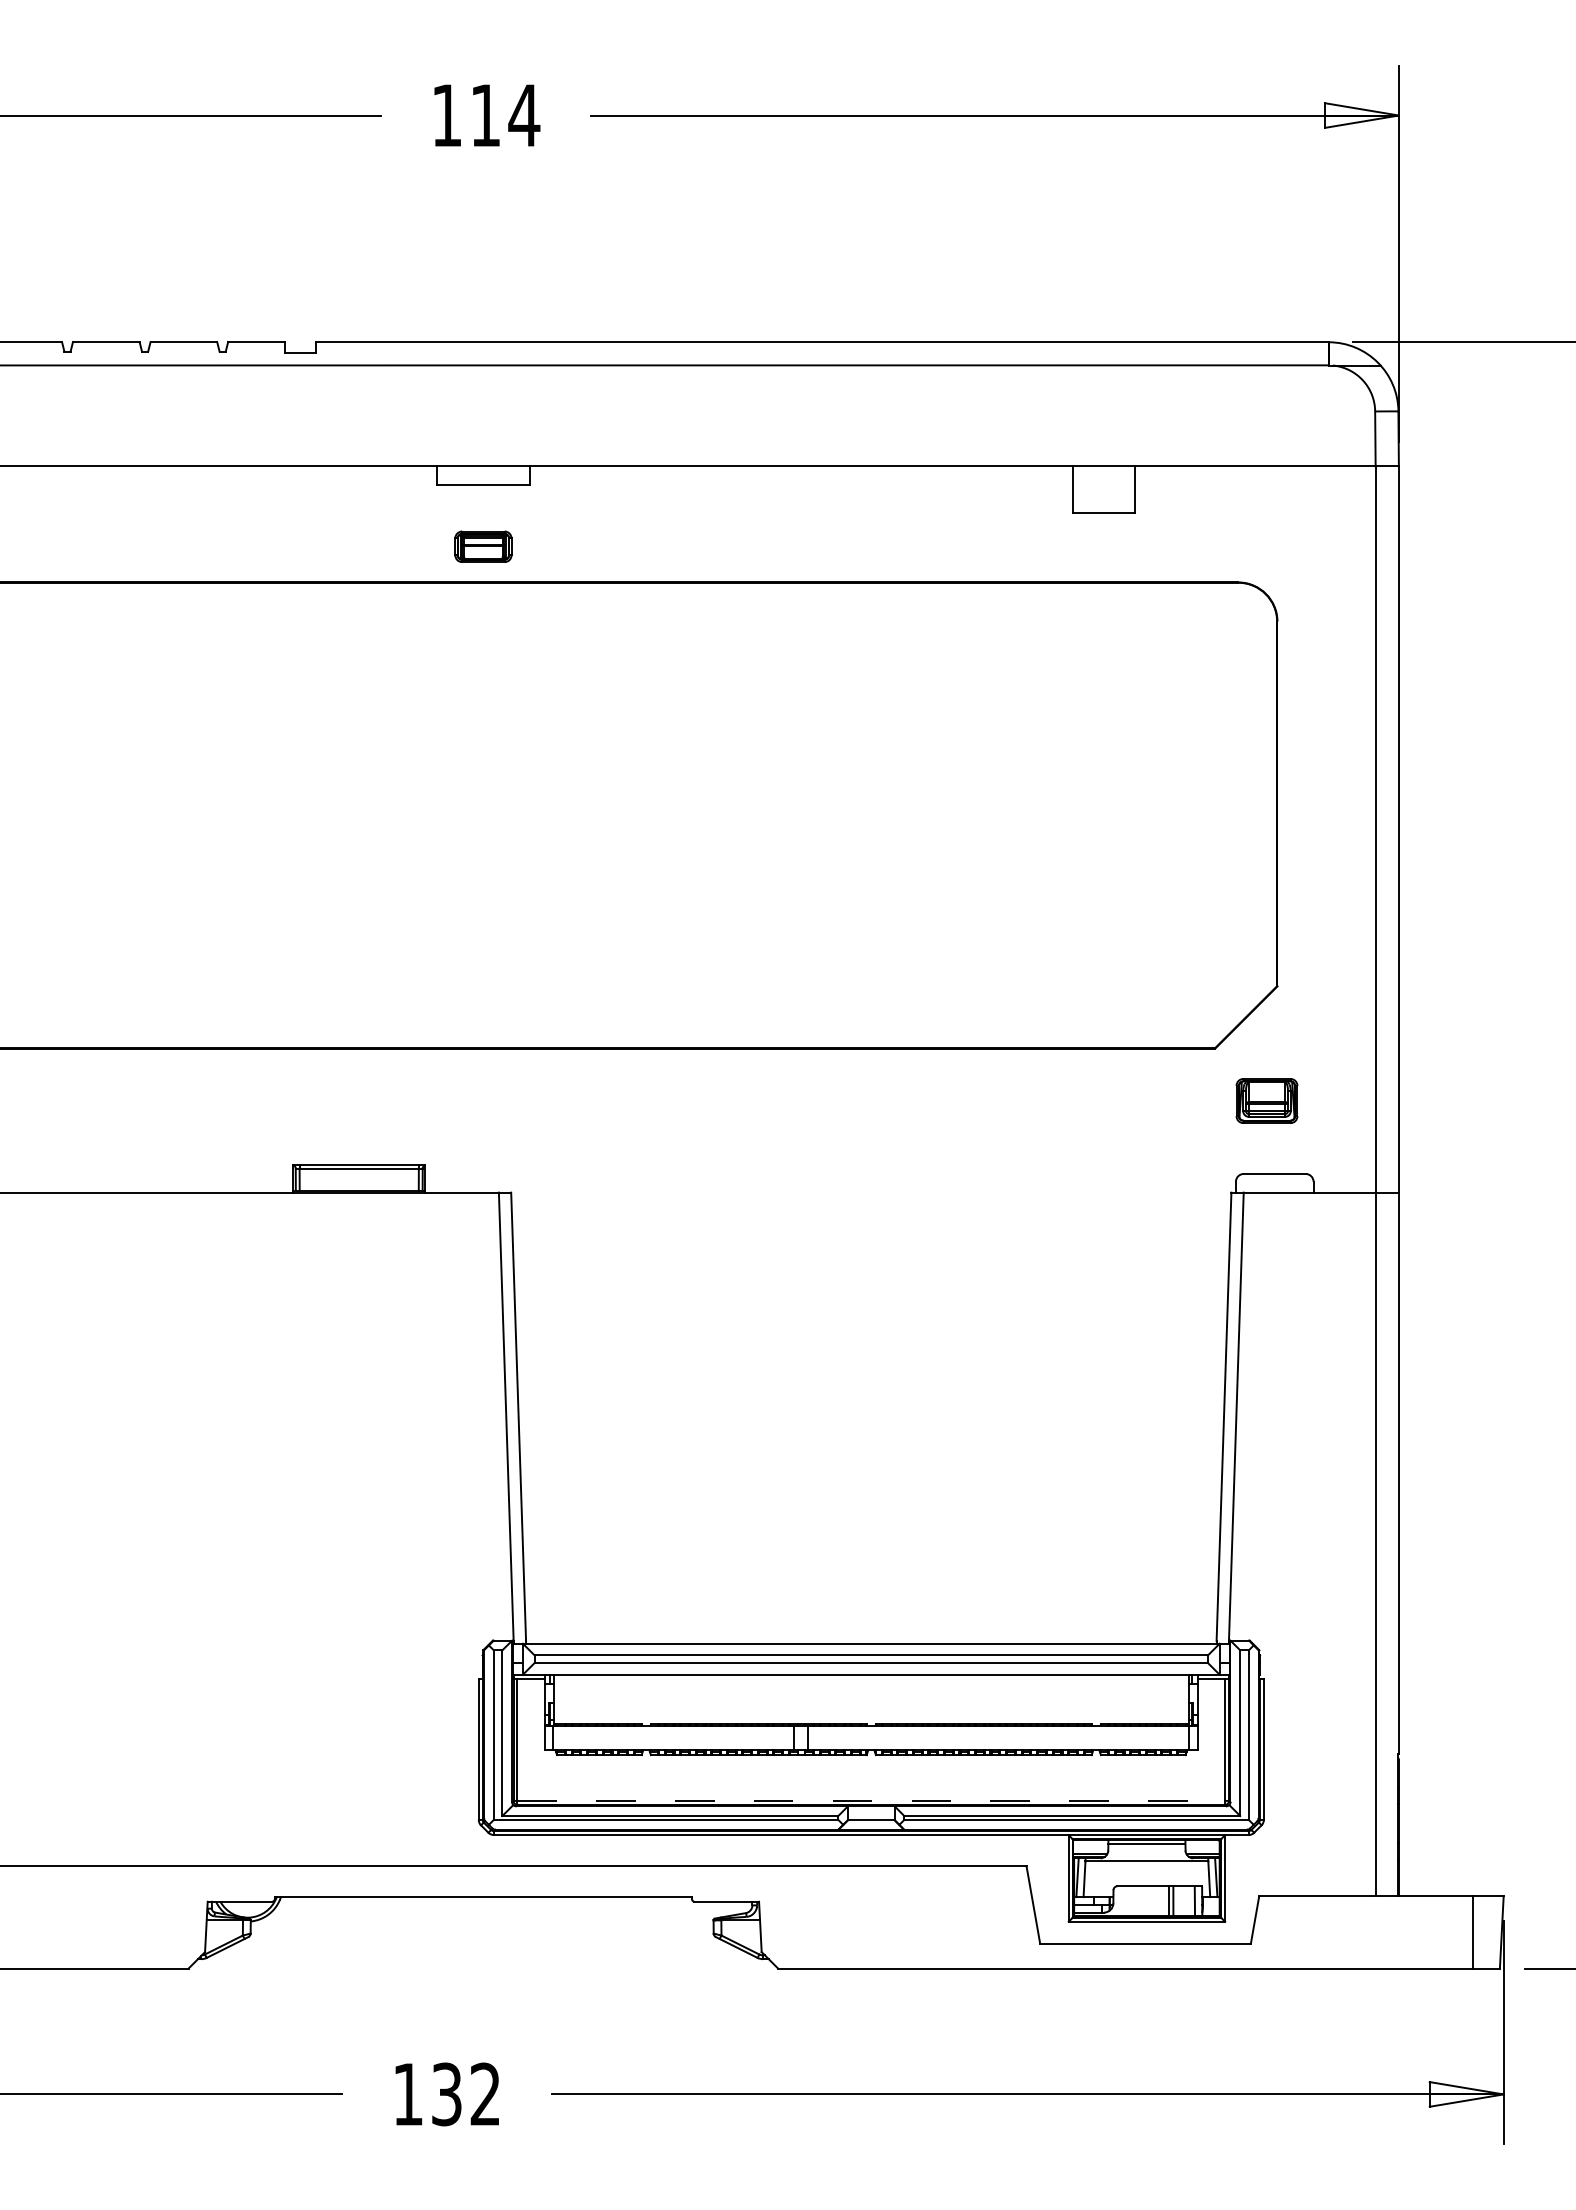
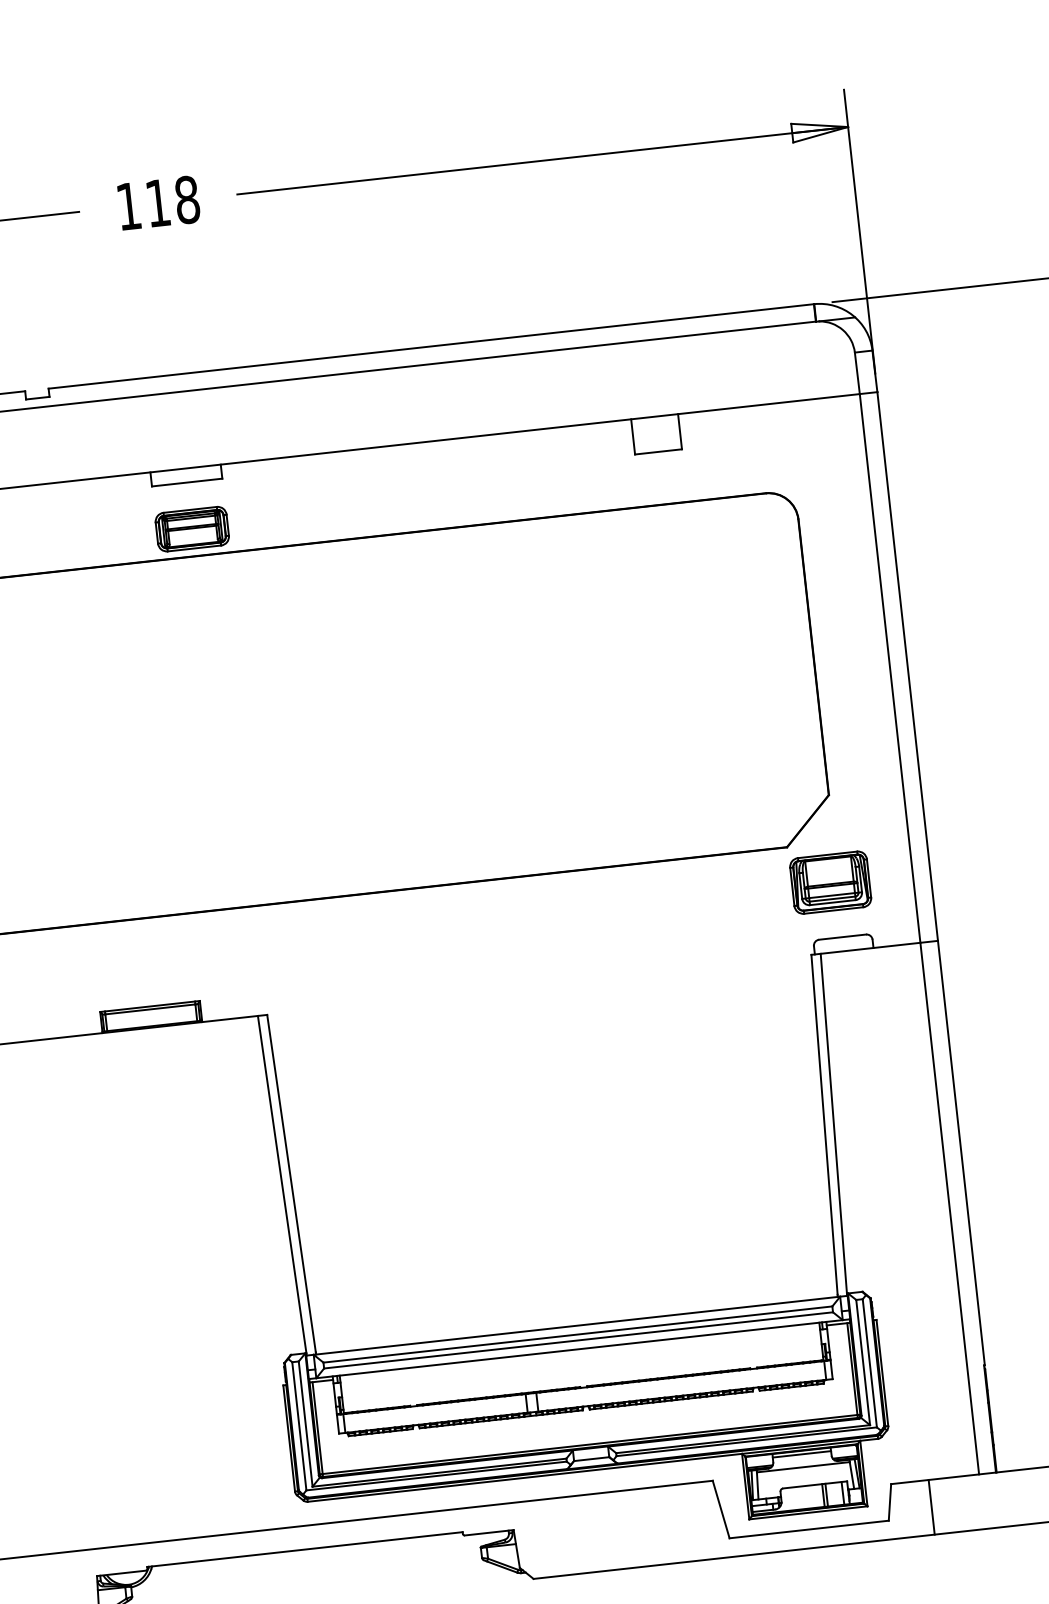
text: (524, 115) -> (187, 199), 114 -> 118
part: (483, 546) -> (192, 529), size x1.67
part: (1266, 1100) -> (830, 882), size x1.67
line: (871, 1800) -> (590, 1444), dashed -> solid
line: (1308, 1932) -> (931, 1507), added

